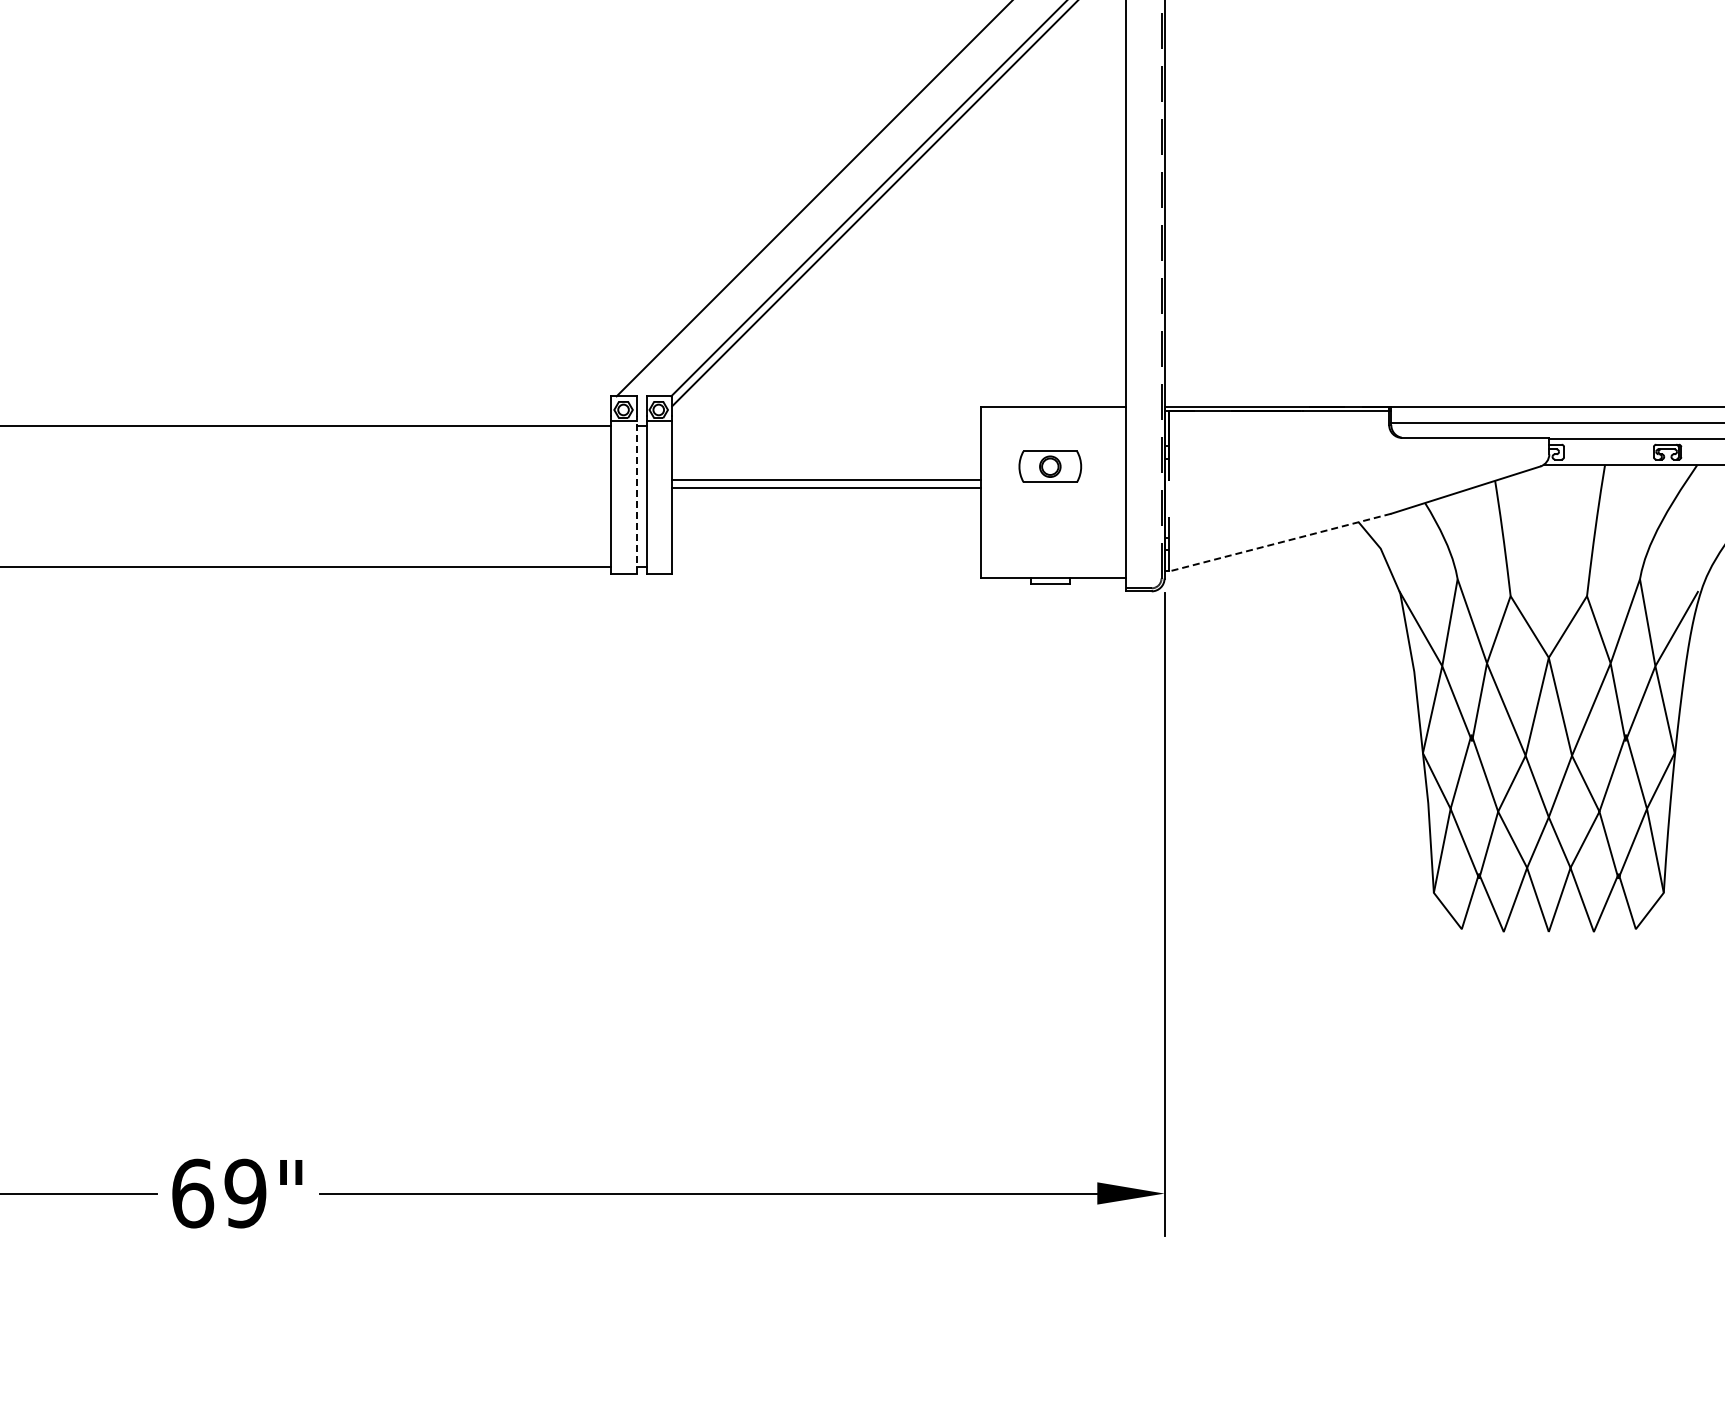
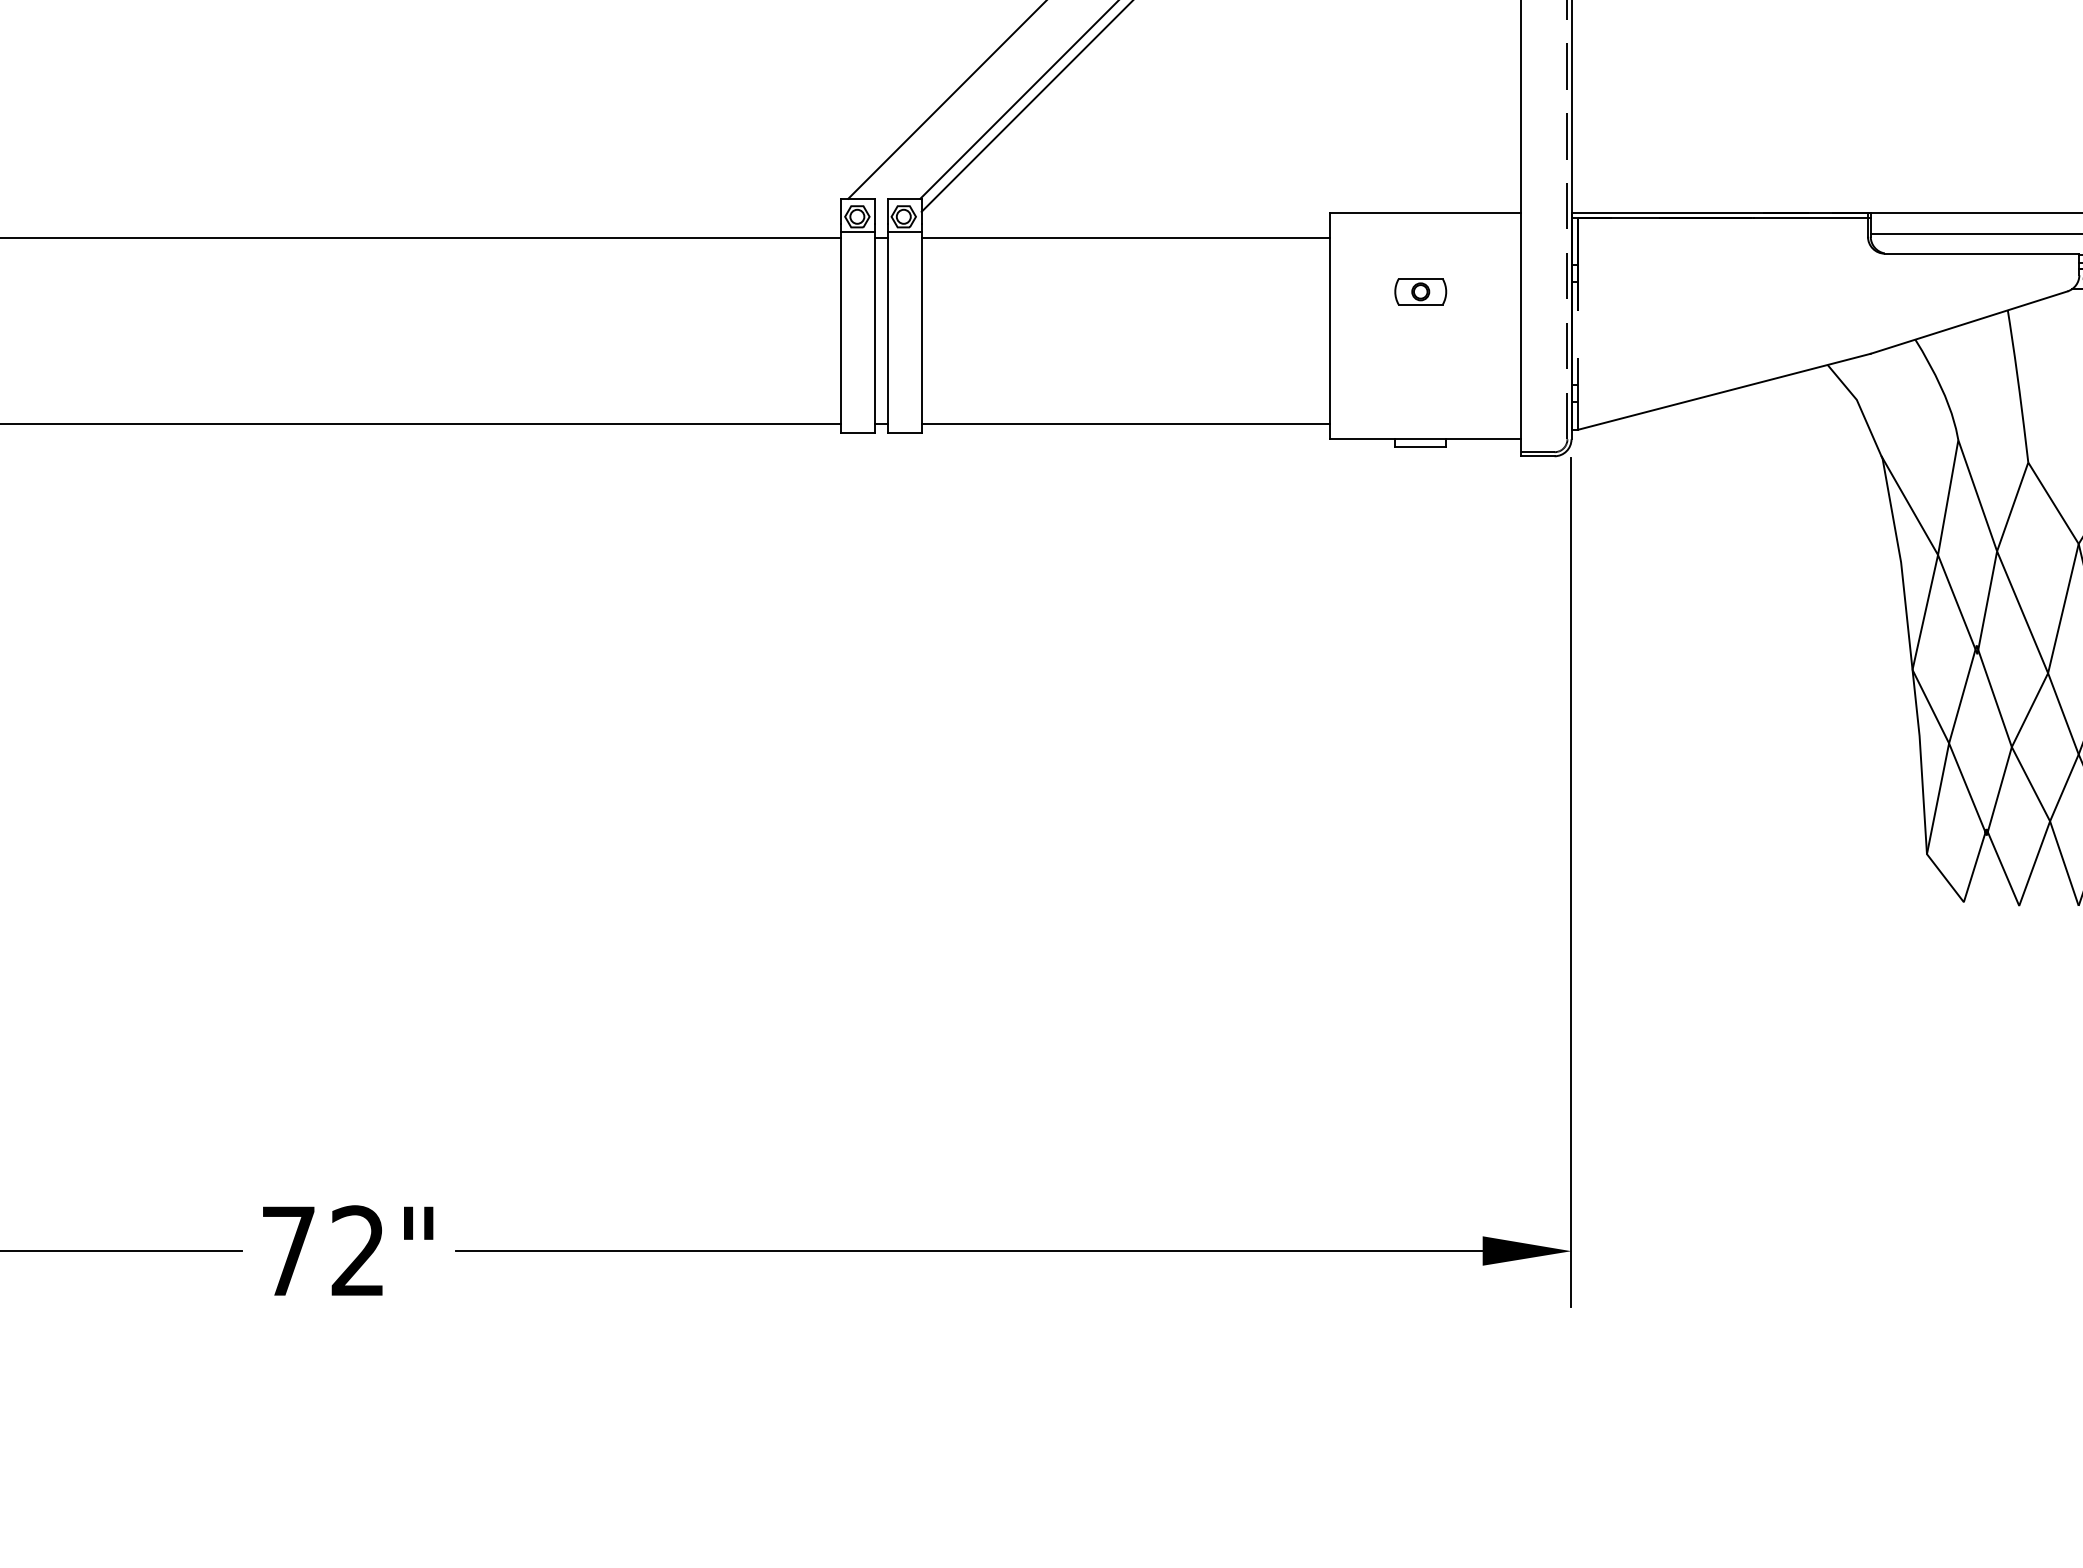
part: (1050, 466) -> (1420, 291), size x0.62
line: (826, 479) -> (1125, 237), moved
line: (826, 488) -> (1125, 424), moved
line: (637, 494) -> (875, 328), dashed -> solid
line: (1280, 542) -> (1724, 391), dashed -> solid
text: (219, 1193) -> (323, 1251), 69" -> 72"

